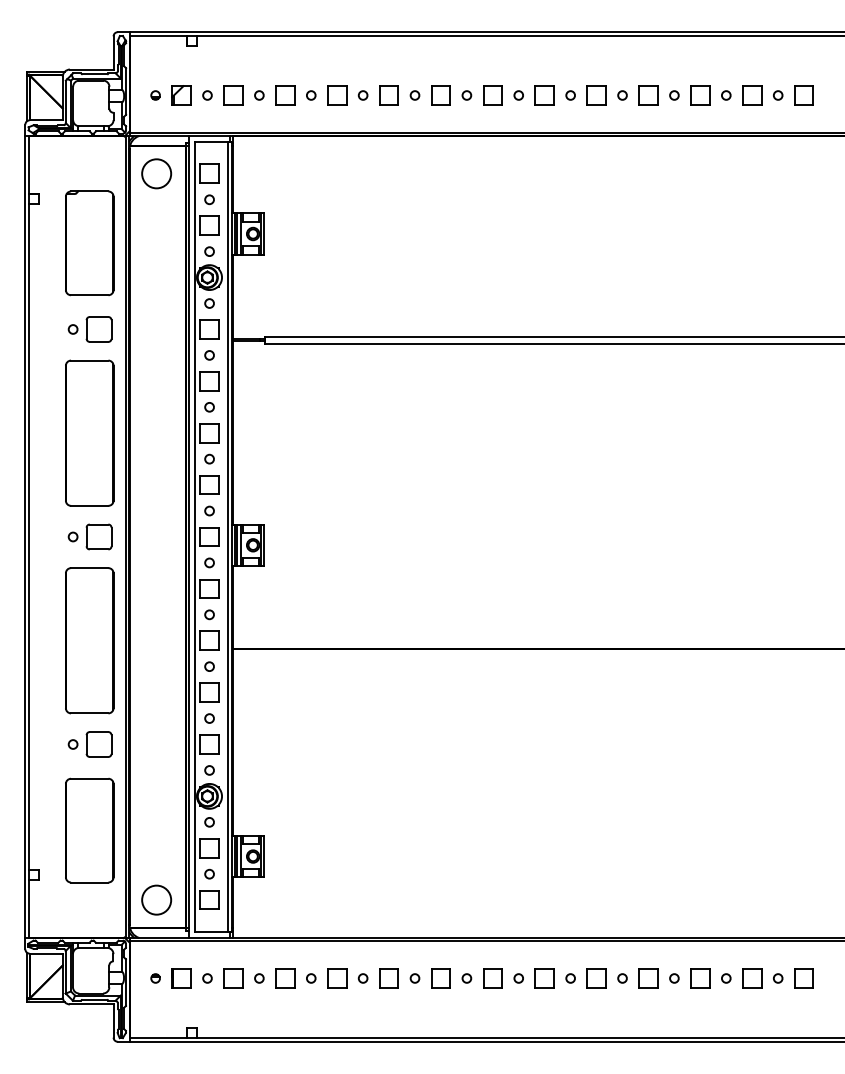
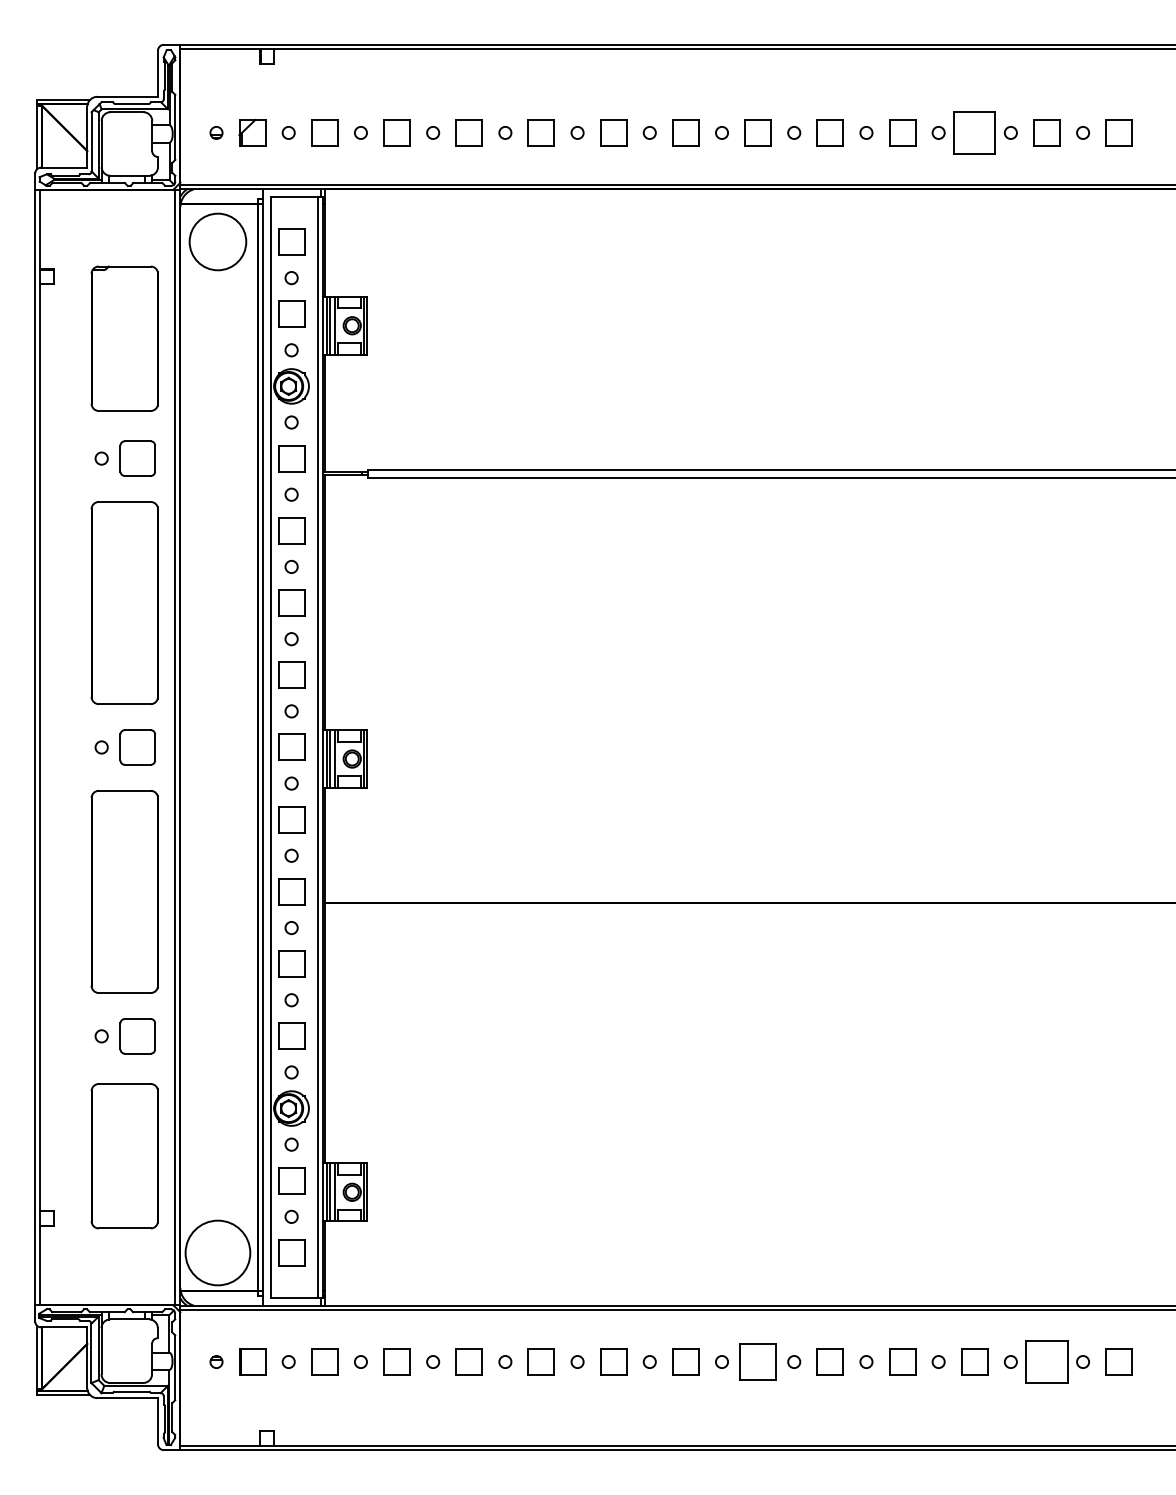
part: (700, 95) -> (974, 132), size x1.6
circle: (156, 173) -> (217, 241), size x1.4
circle: (156, 899) -> (217, 1252), size x1.6
part: (544, 978) -> (757, 1361), size x1.4
part: (751, 978) -> (1046, 1361), size x1.6

